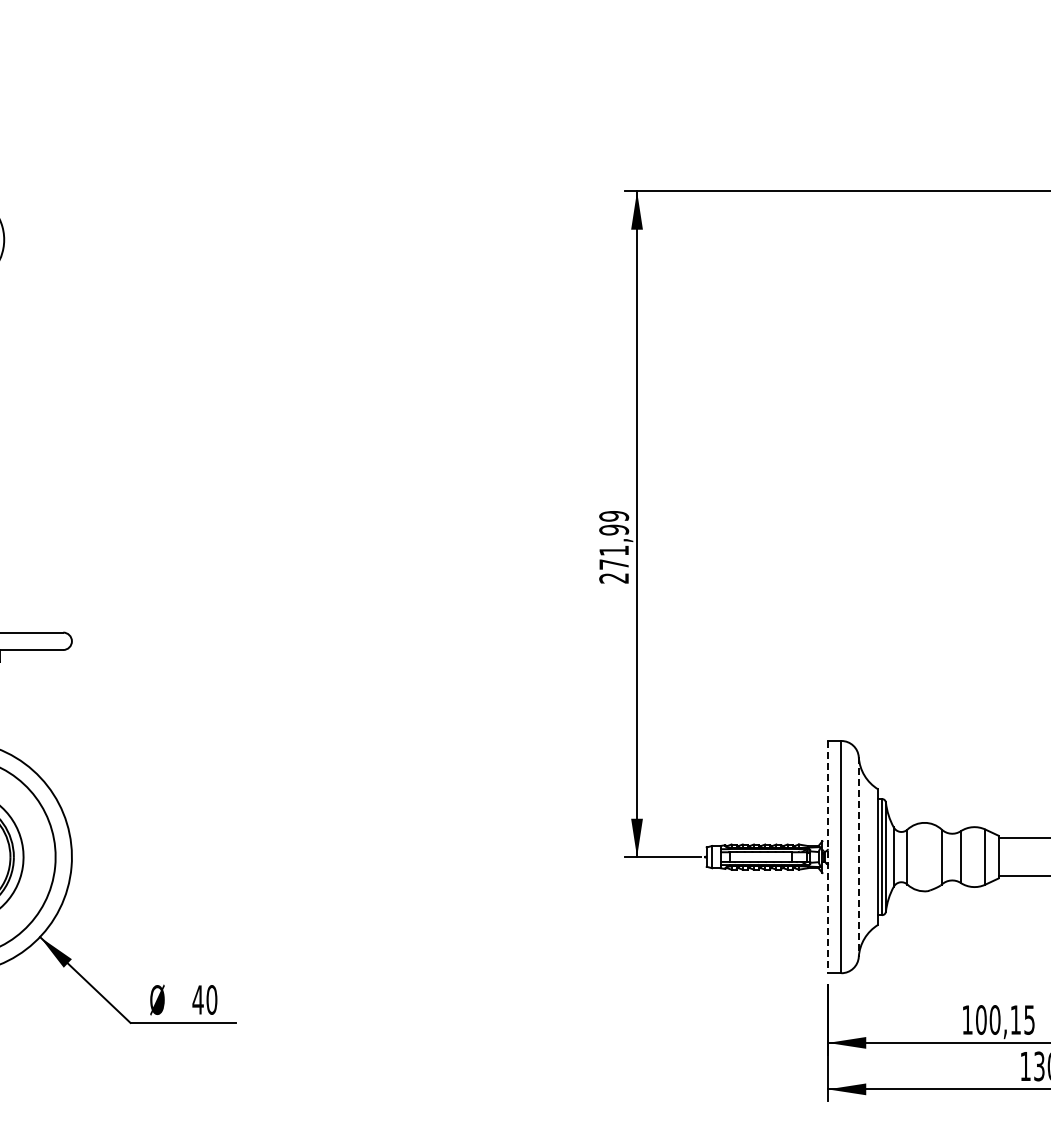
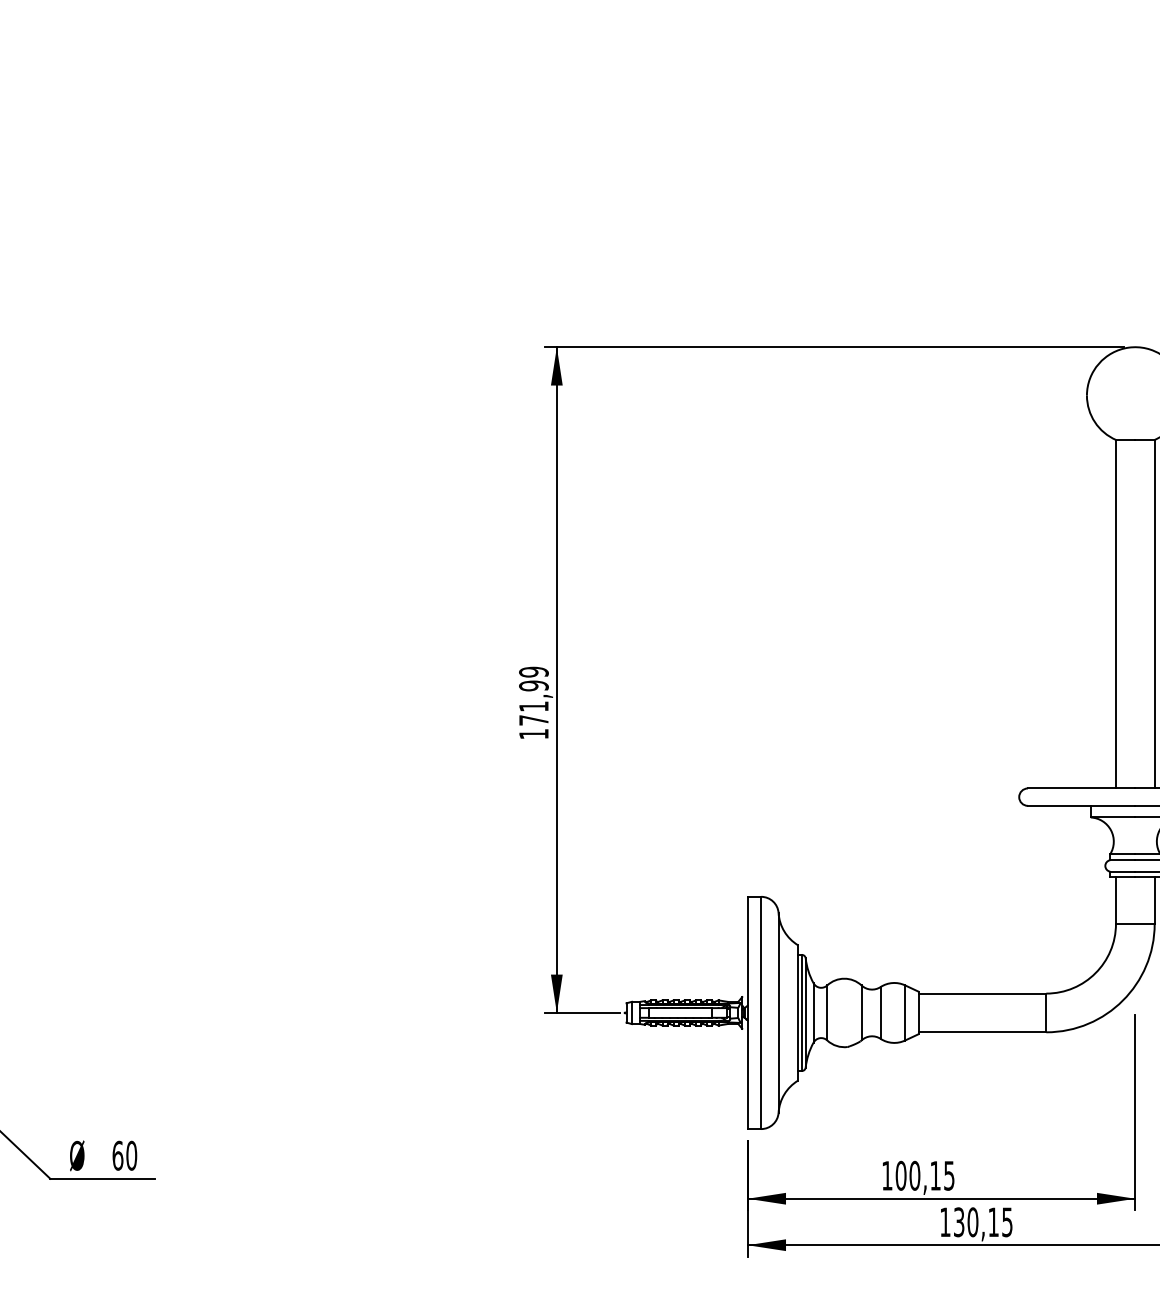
text: (613, 578) -> (533, 734), 271,99 -> 171,99
line: (858, 856) -> (778, 1012), dashed -> solid
line: (827, 857) -> (747, 1013), dashed -> solid
text: (197, 999) -> (117, 1155), 40 -> 60

